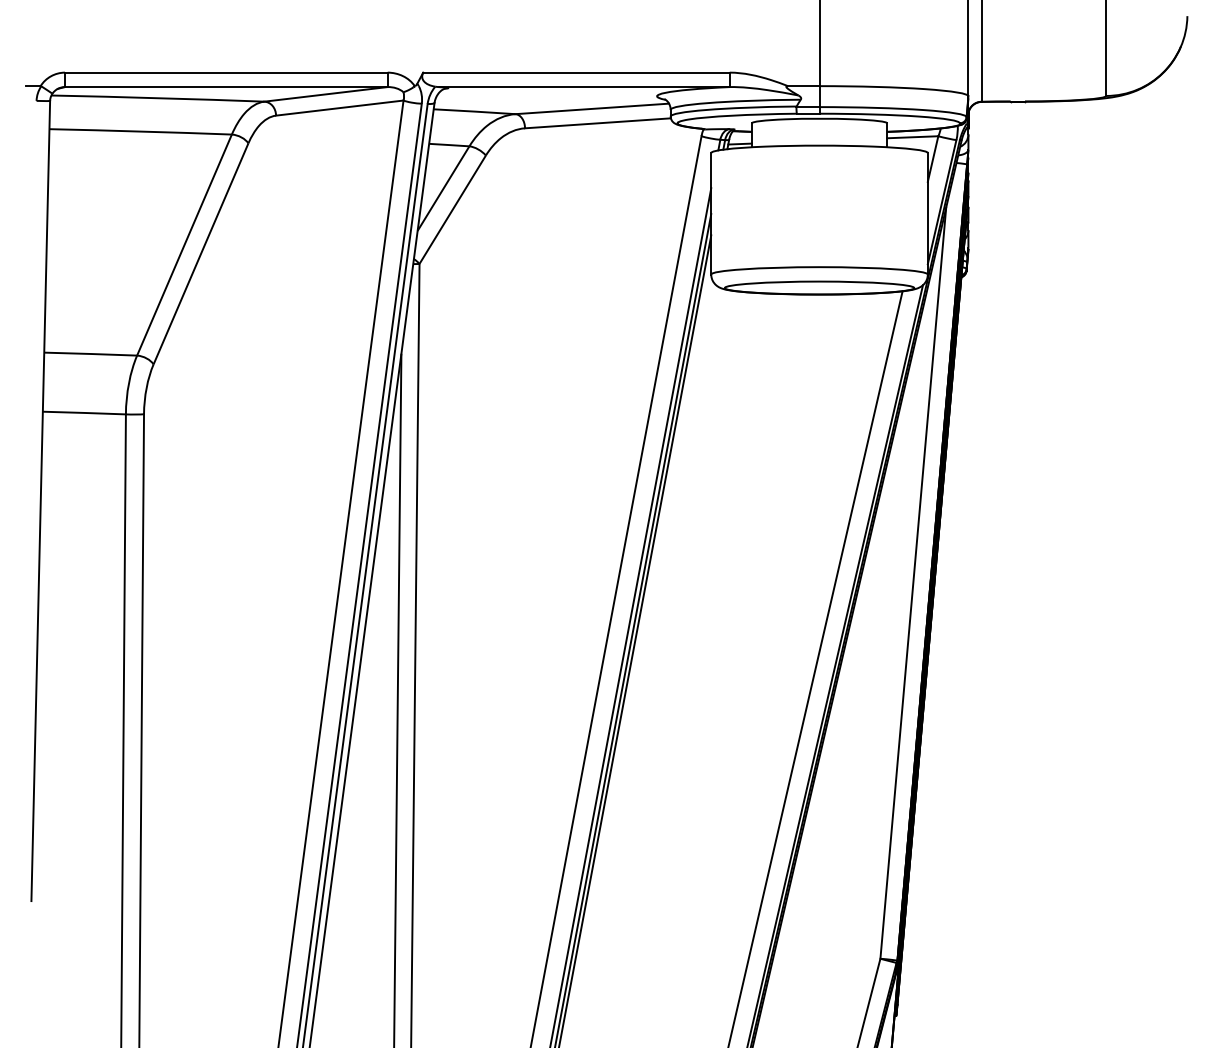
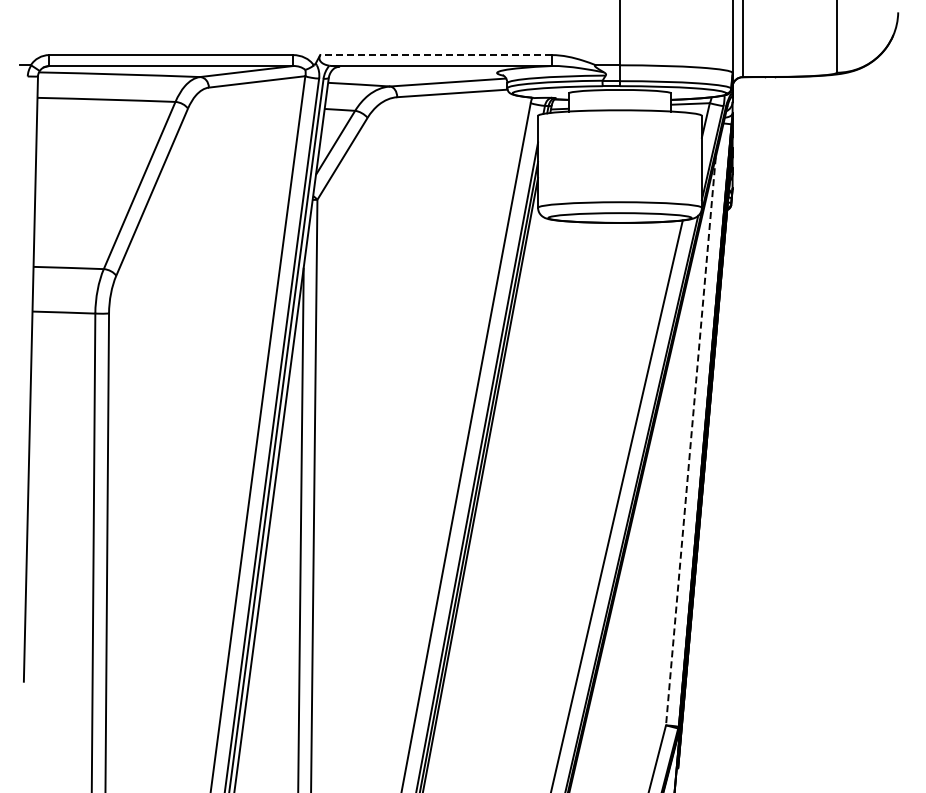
line: (576, 73) -> (436, 55), solid -> dashed
line: (912, 583) -> (690, 441), solid -> dashed

